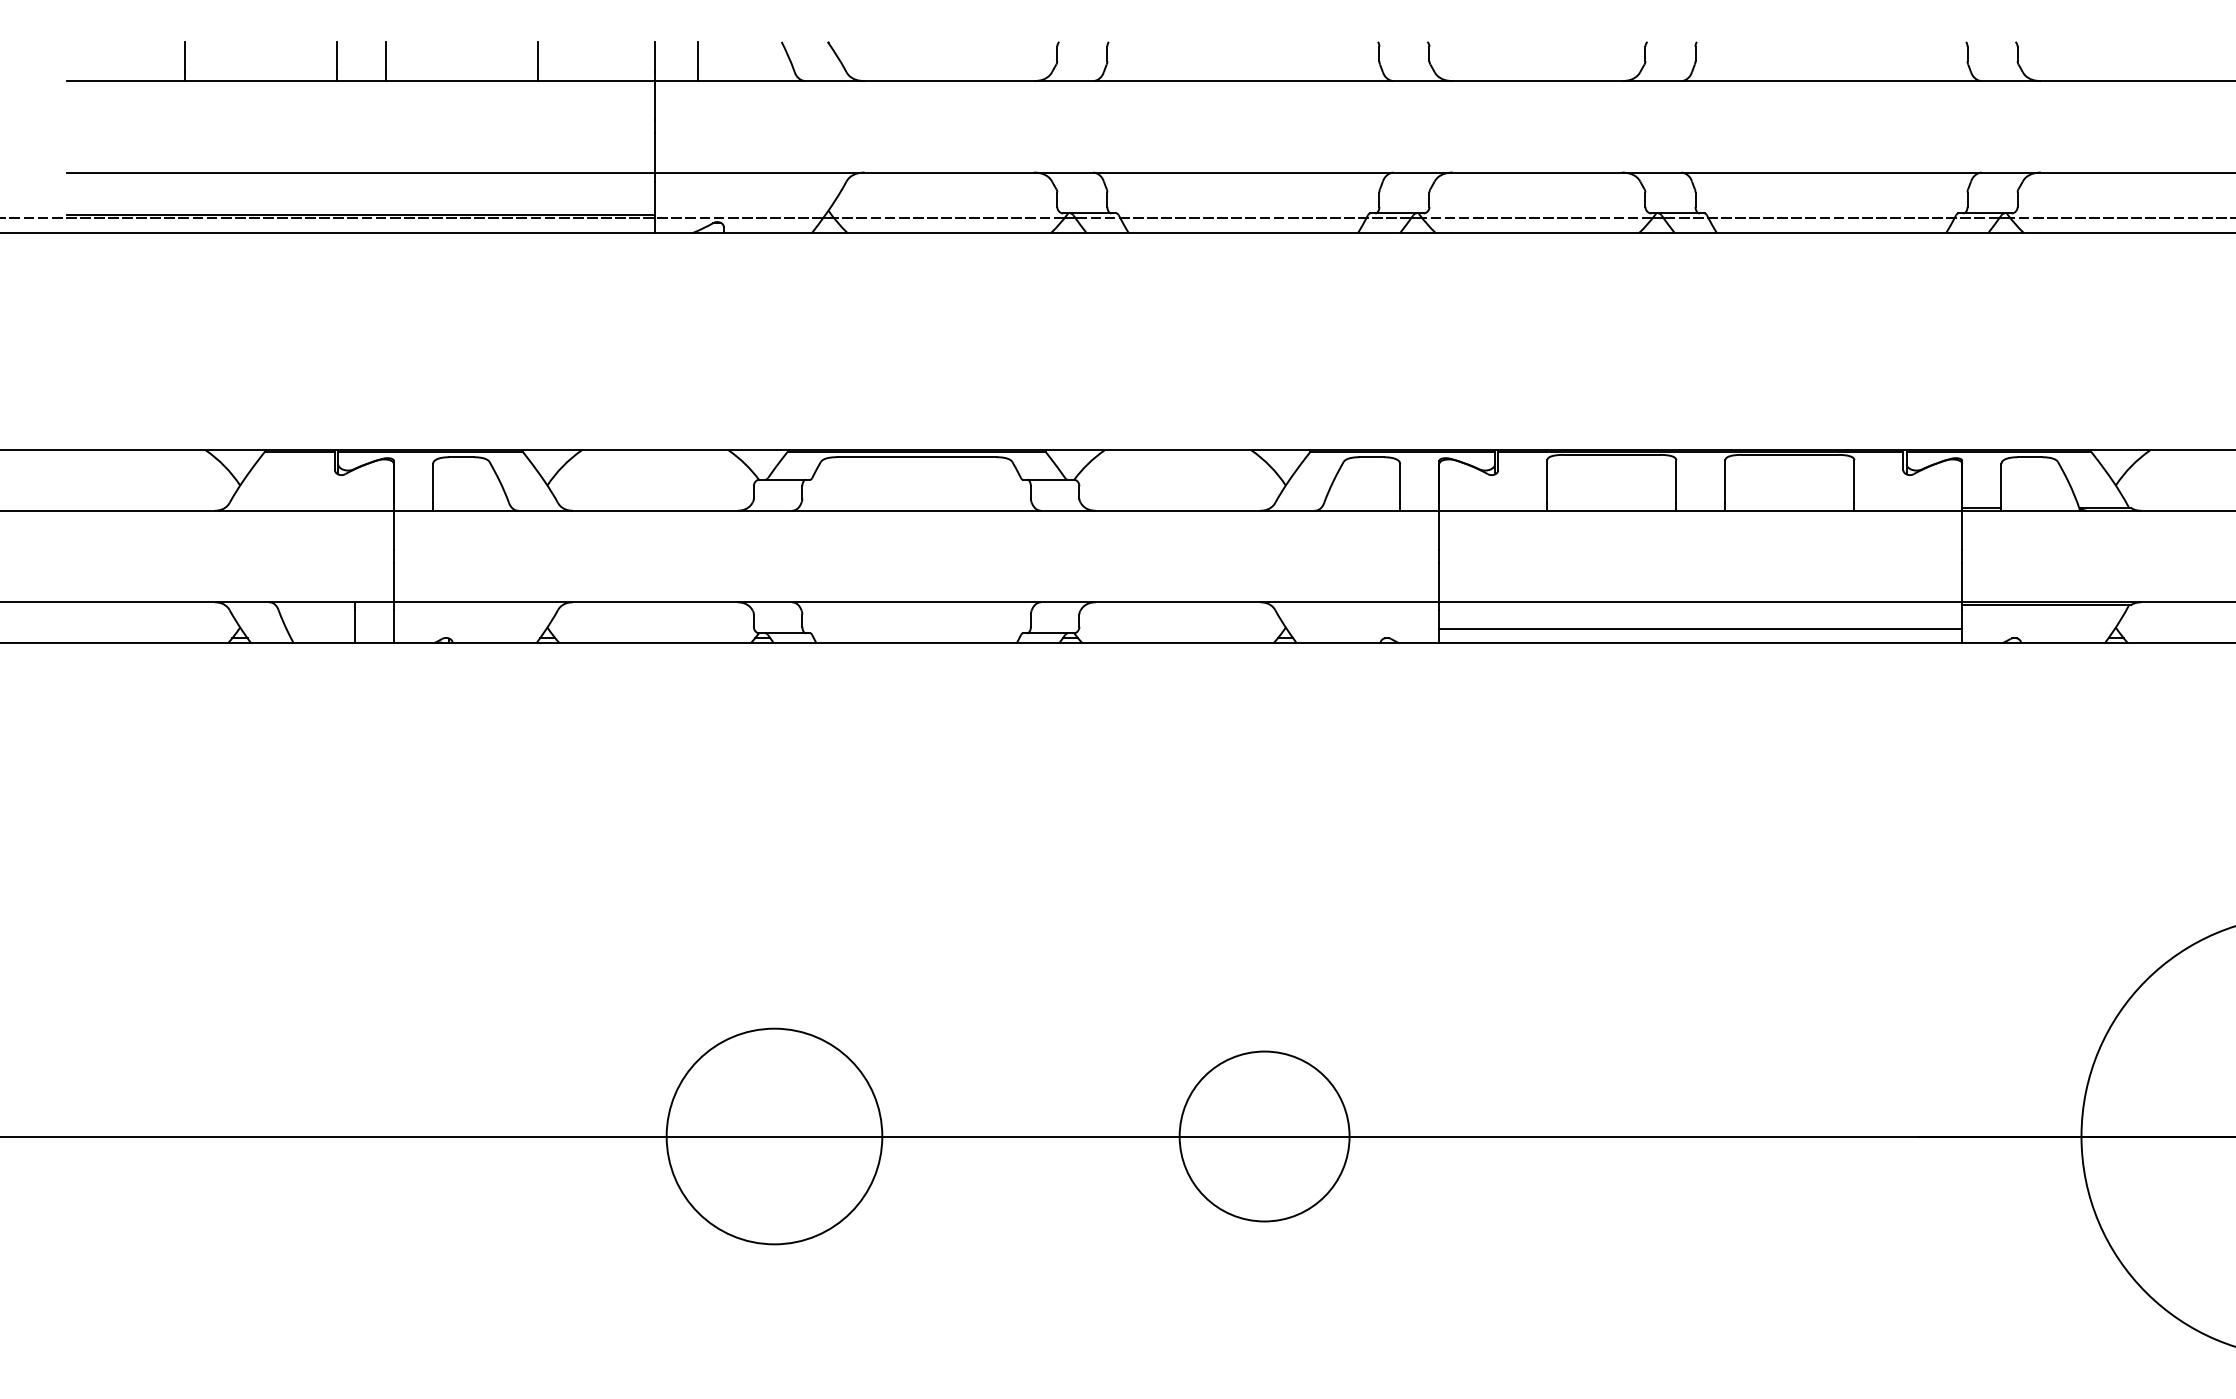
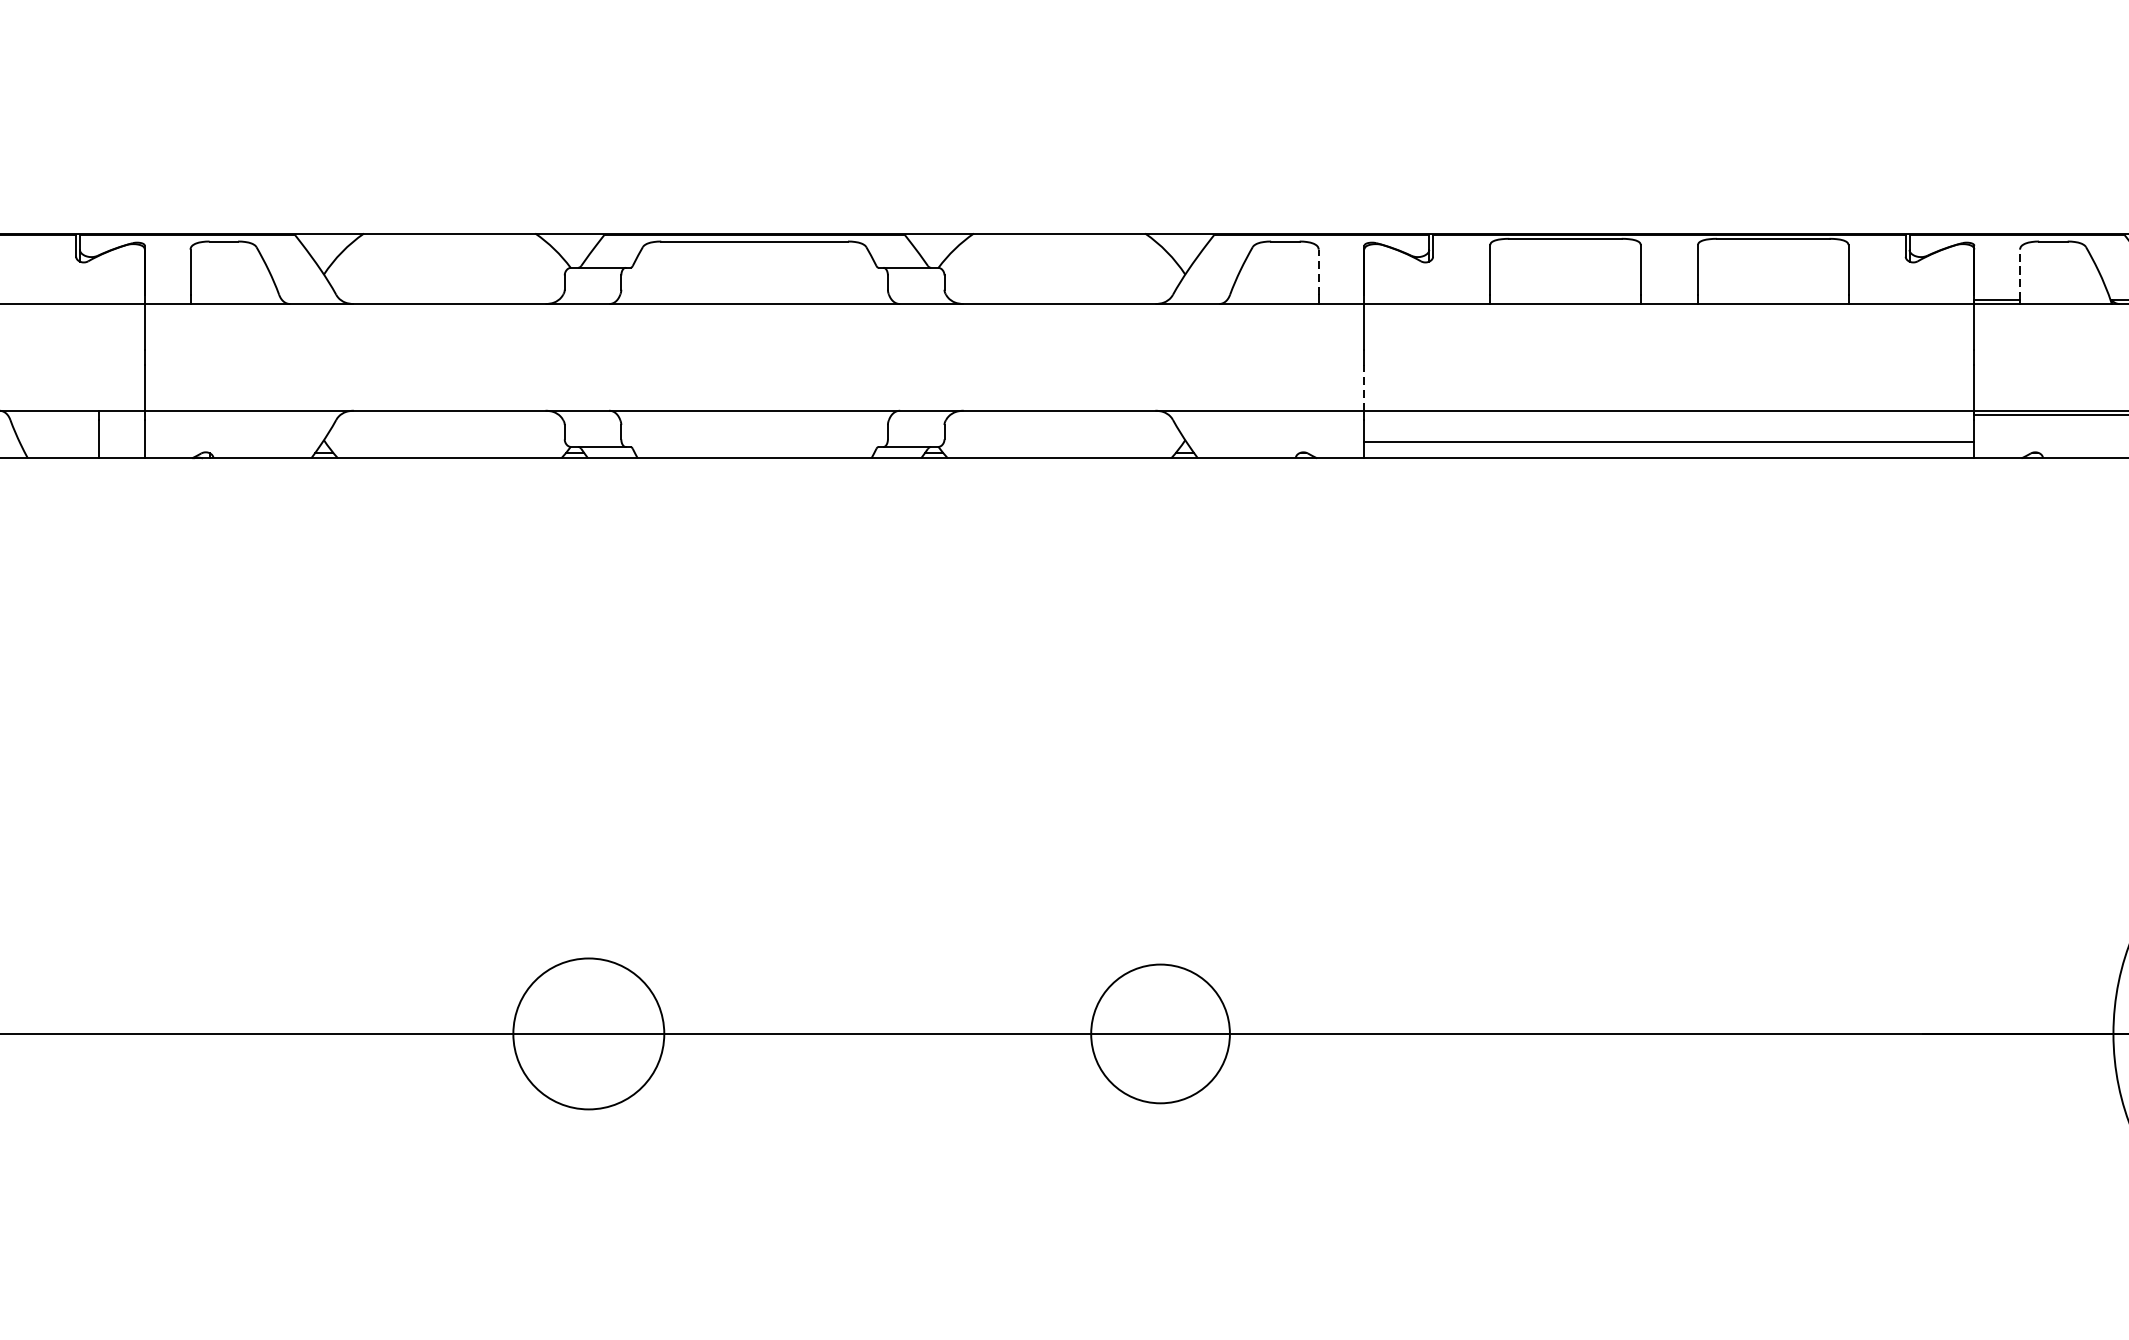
line: (1400, 483) -> (1319, 272), solid -> dashed
line: (2001, 485) -> (2020, 274), solid -> dashed
line: (1439, 582) -> (1364, 387), solid -> dashed
circle: (774, 1136) -> (588, 1033), size x0.6
circle: (1264, 1136) -> (1160, 1033), size x0.7

